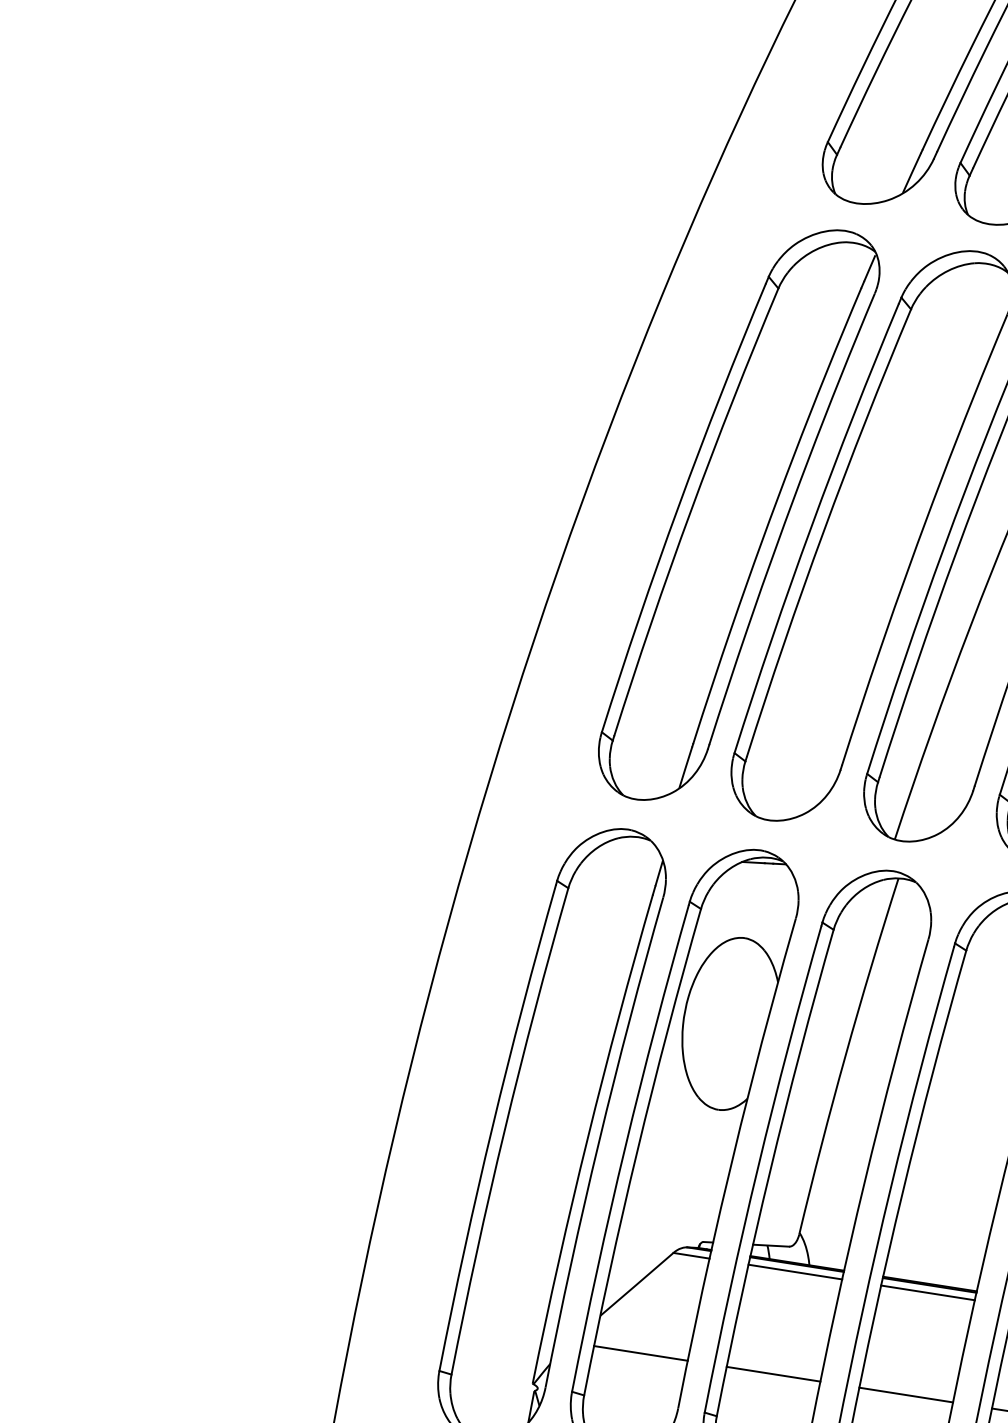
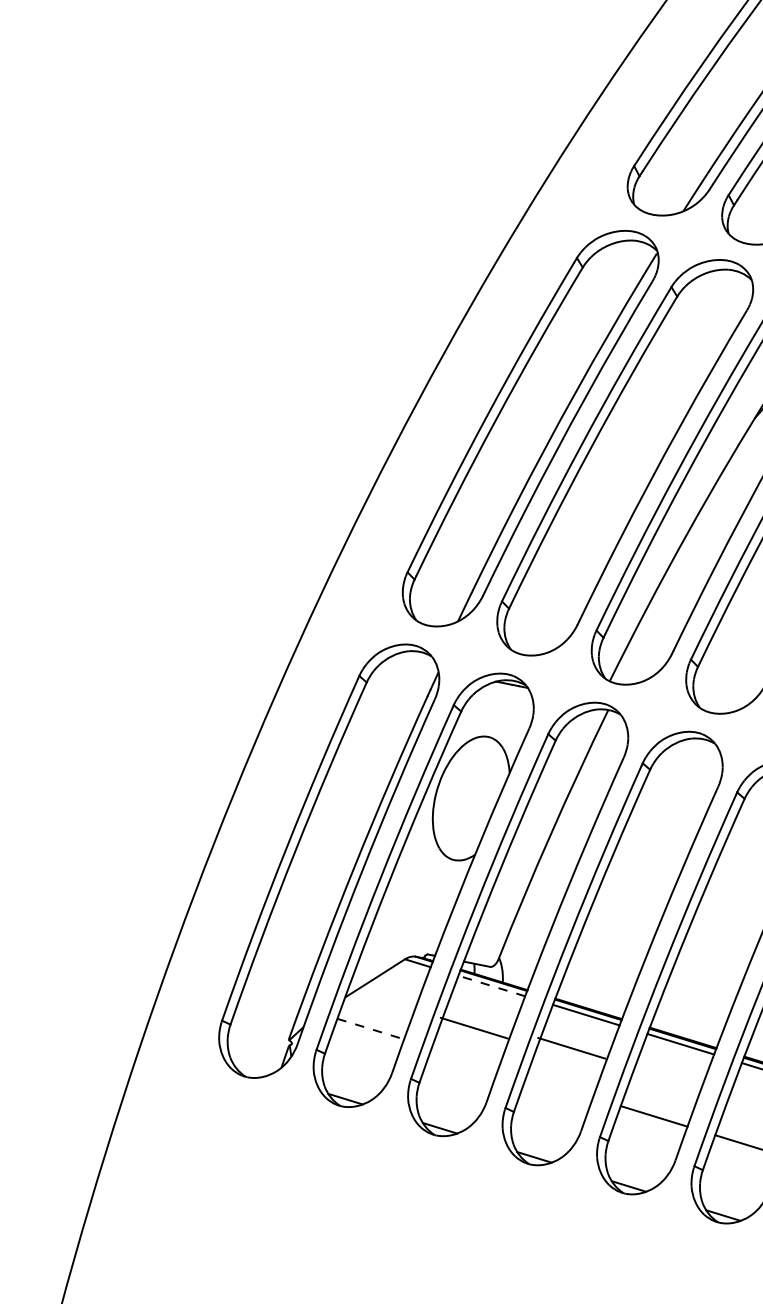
line: (794, 1272) -> (491, 986), solid -> dashed
line: (640, 1354) -> (370, 1029), solid -> dashed
line: (772, 1373) -> (473, 1027), moved
line: (905, 1395) -> (571, 1048), moved

